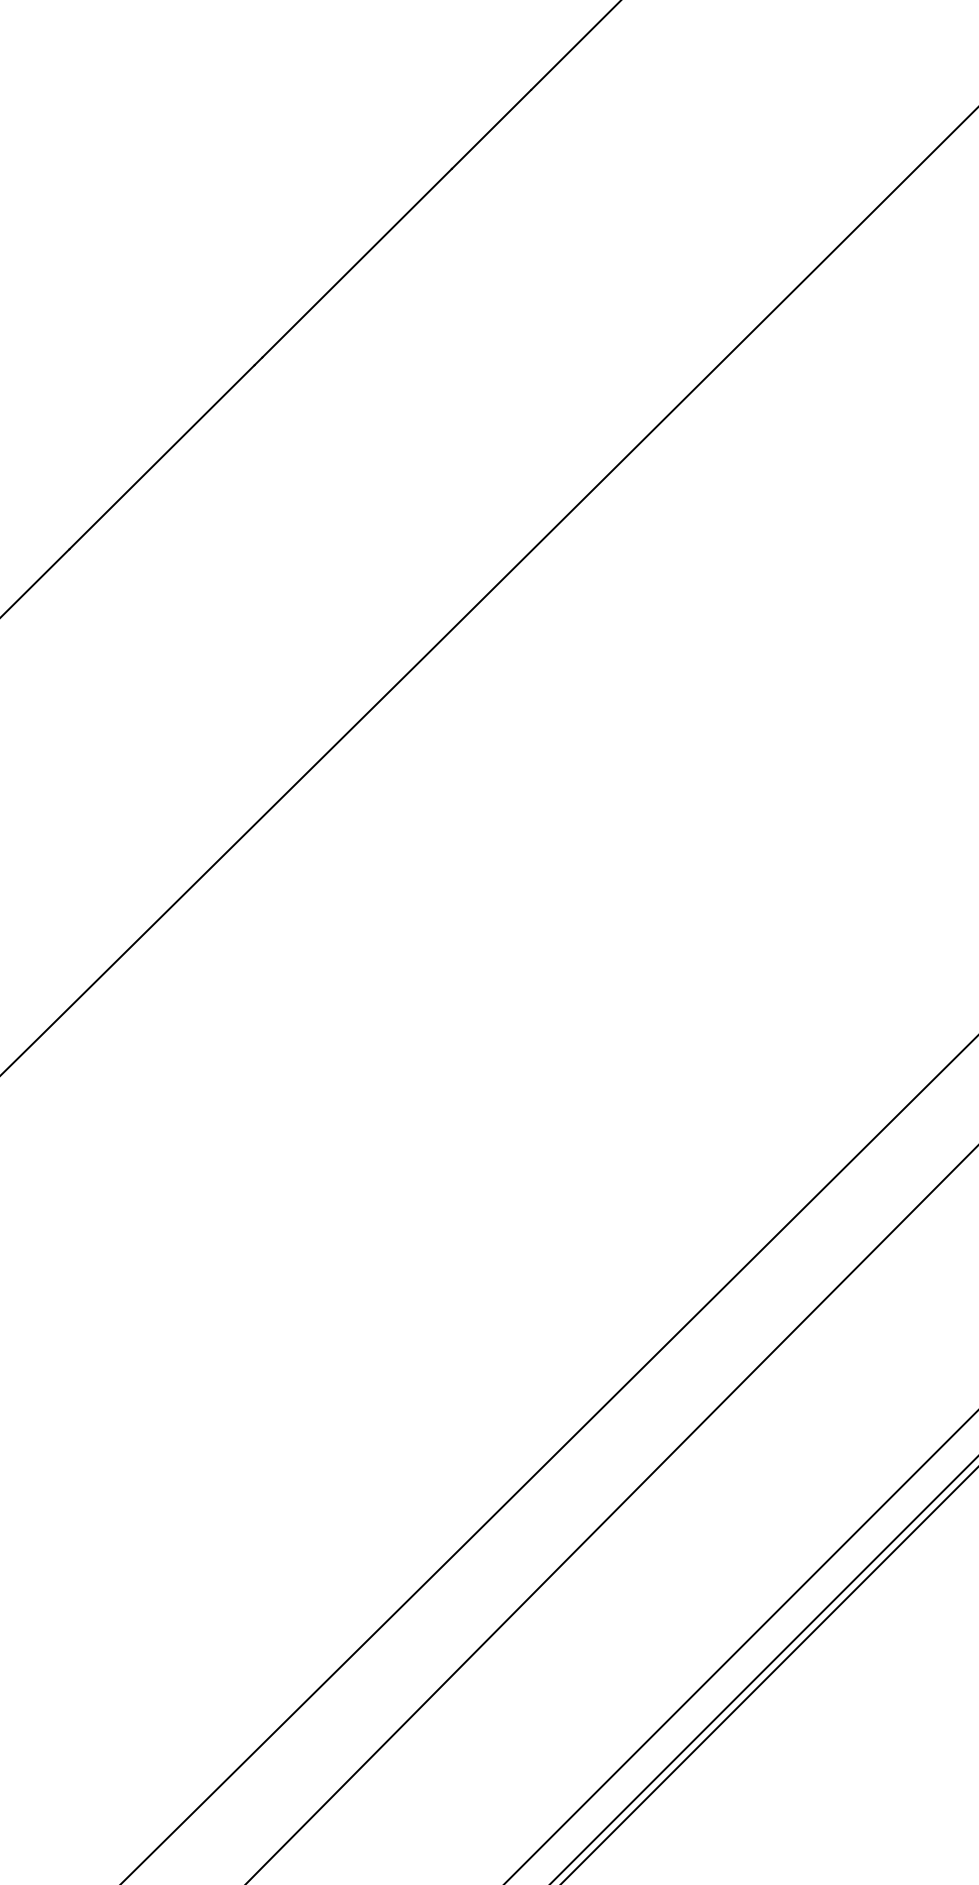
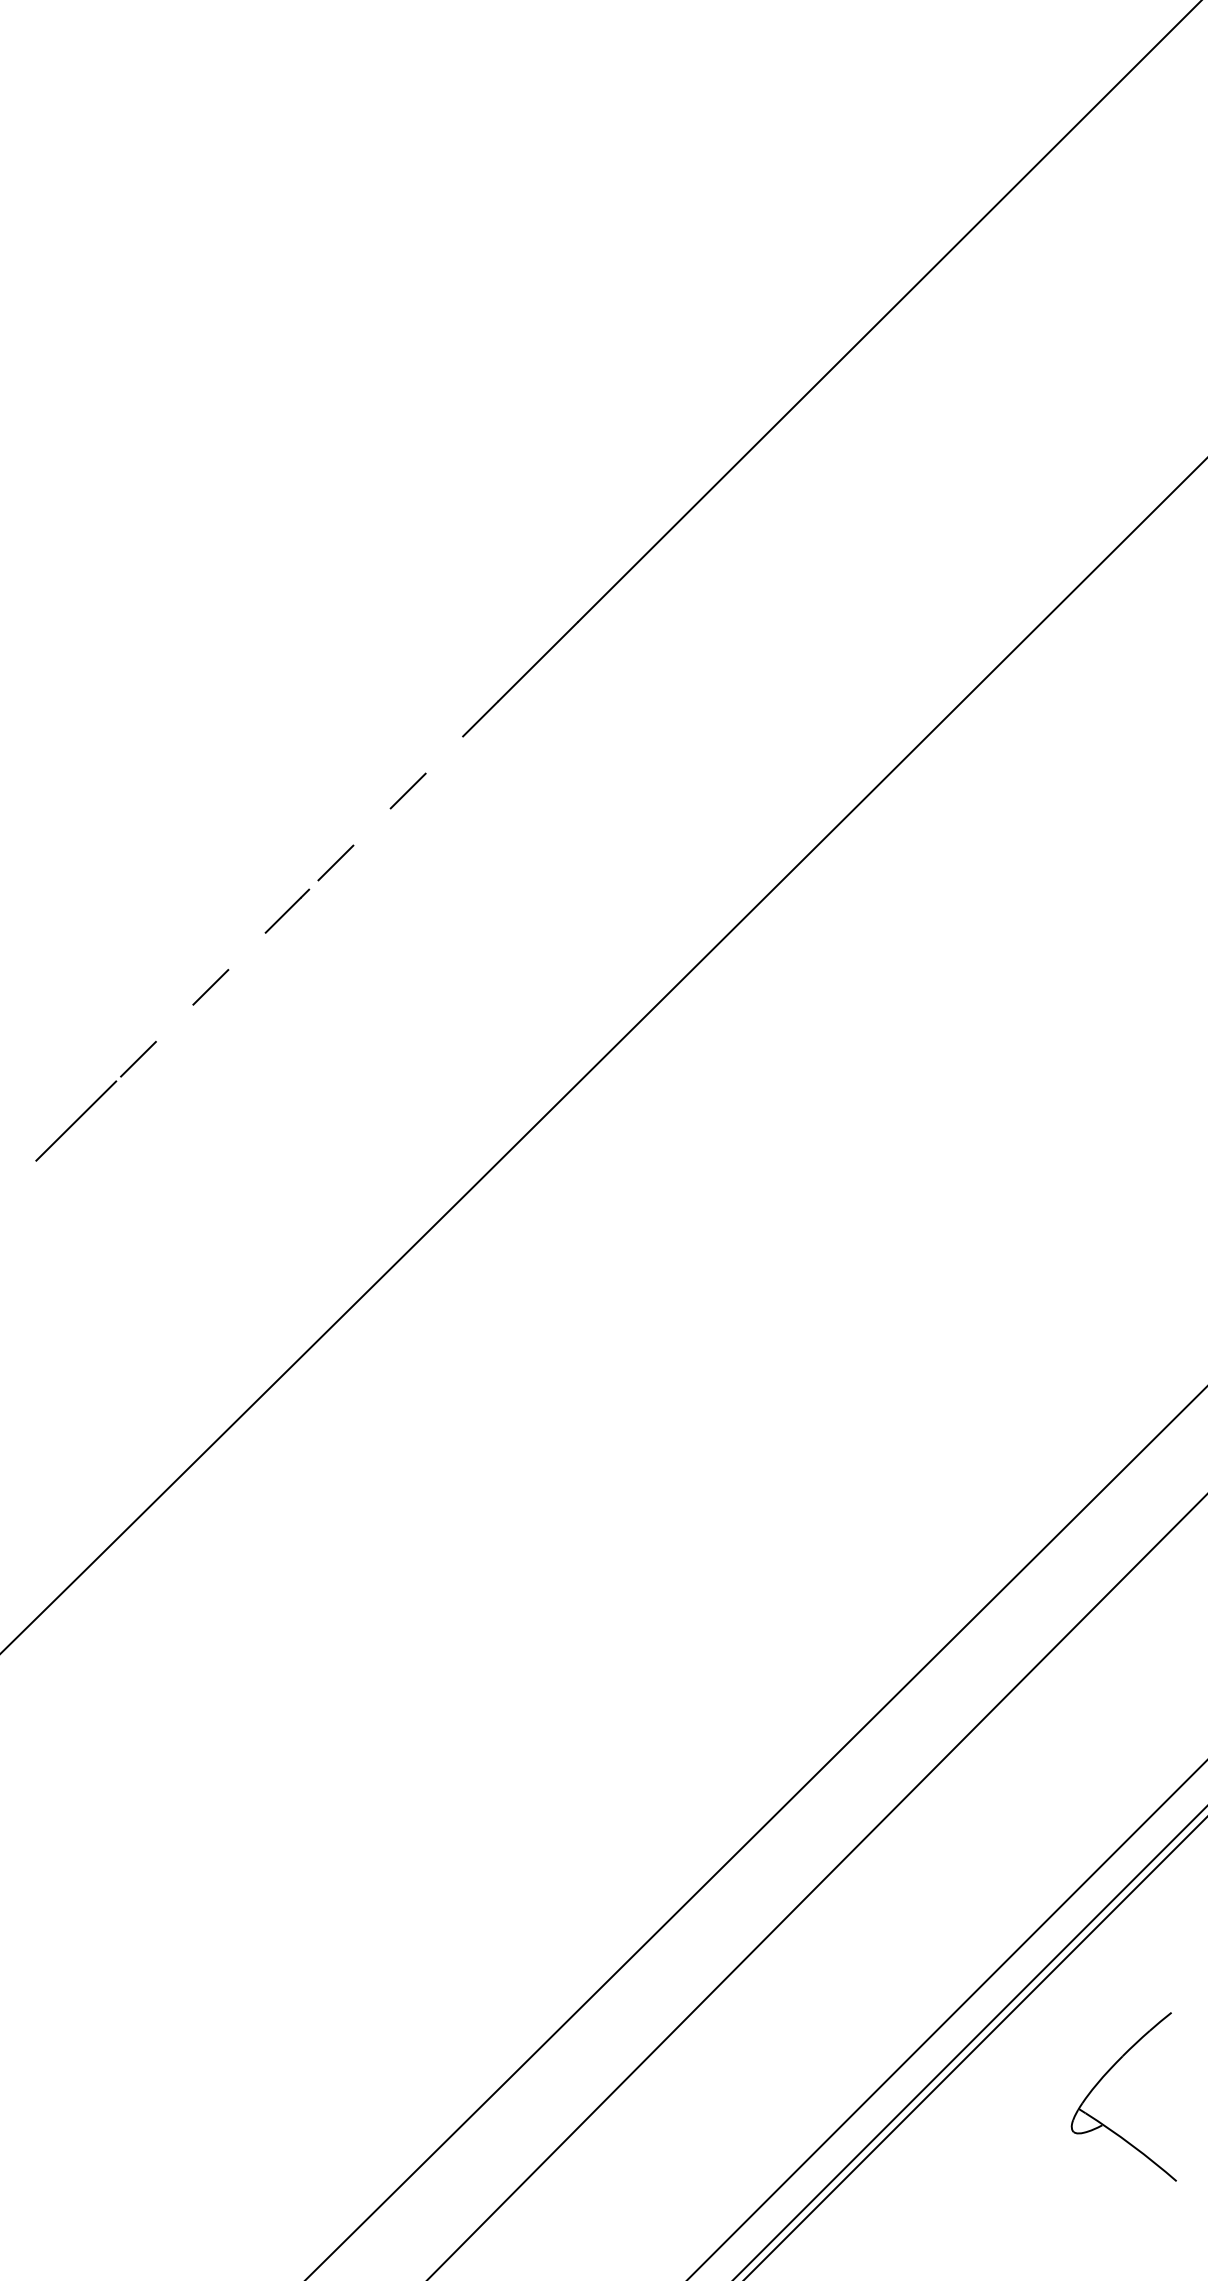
line: (356, 263) -> (403, 795), solid -> dashed
line: (161, 457) -> (208, 989), solid -> dashed

